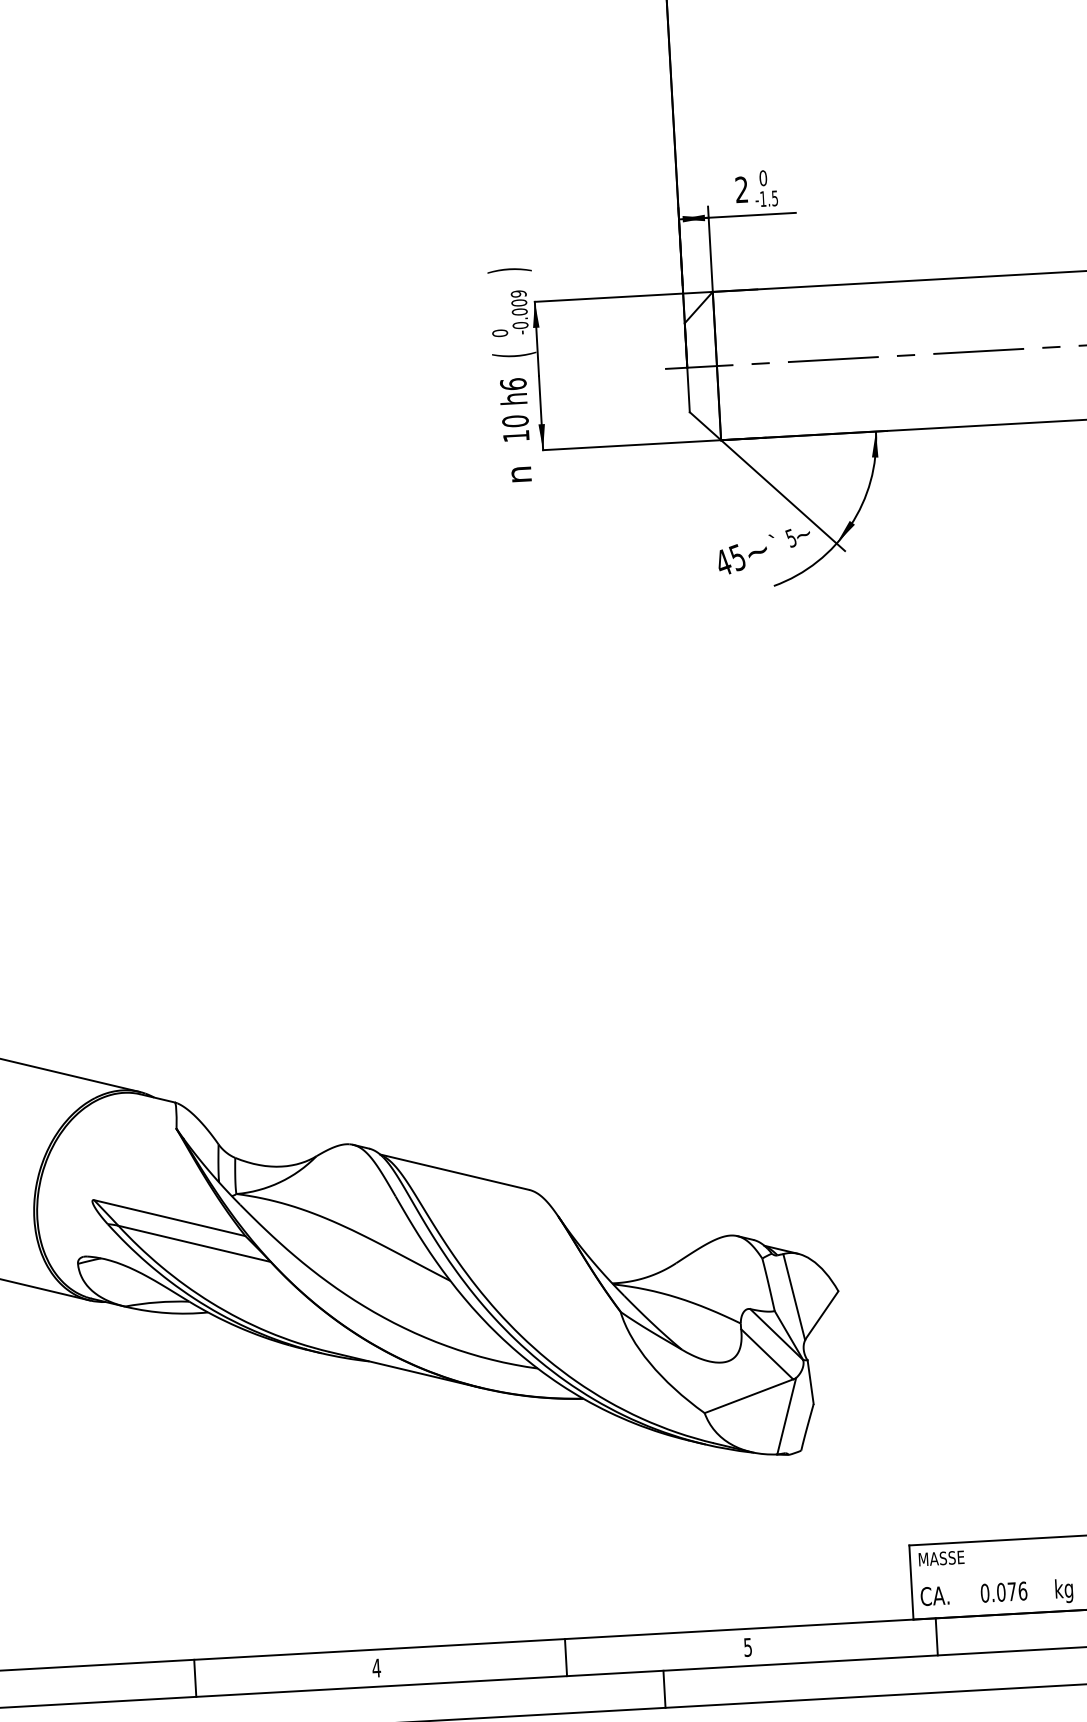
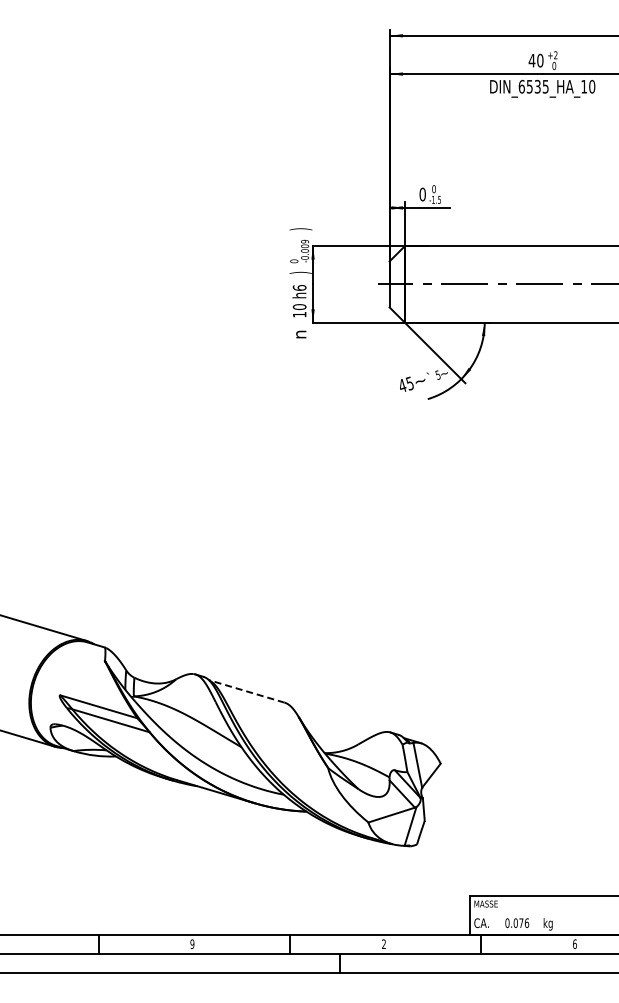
text: (741, 189) -> (422, 194), 2 -> 0
text: (513, 354) -> (300, 272), ( -> )
line: (454, 1172) -> (246, 691), solid -> dashed
text: (747, 1648) -> (383, 944), 5 -> 2
text: (376, 1668) -> (192, 944), 4 -> 9

